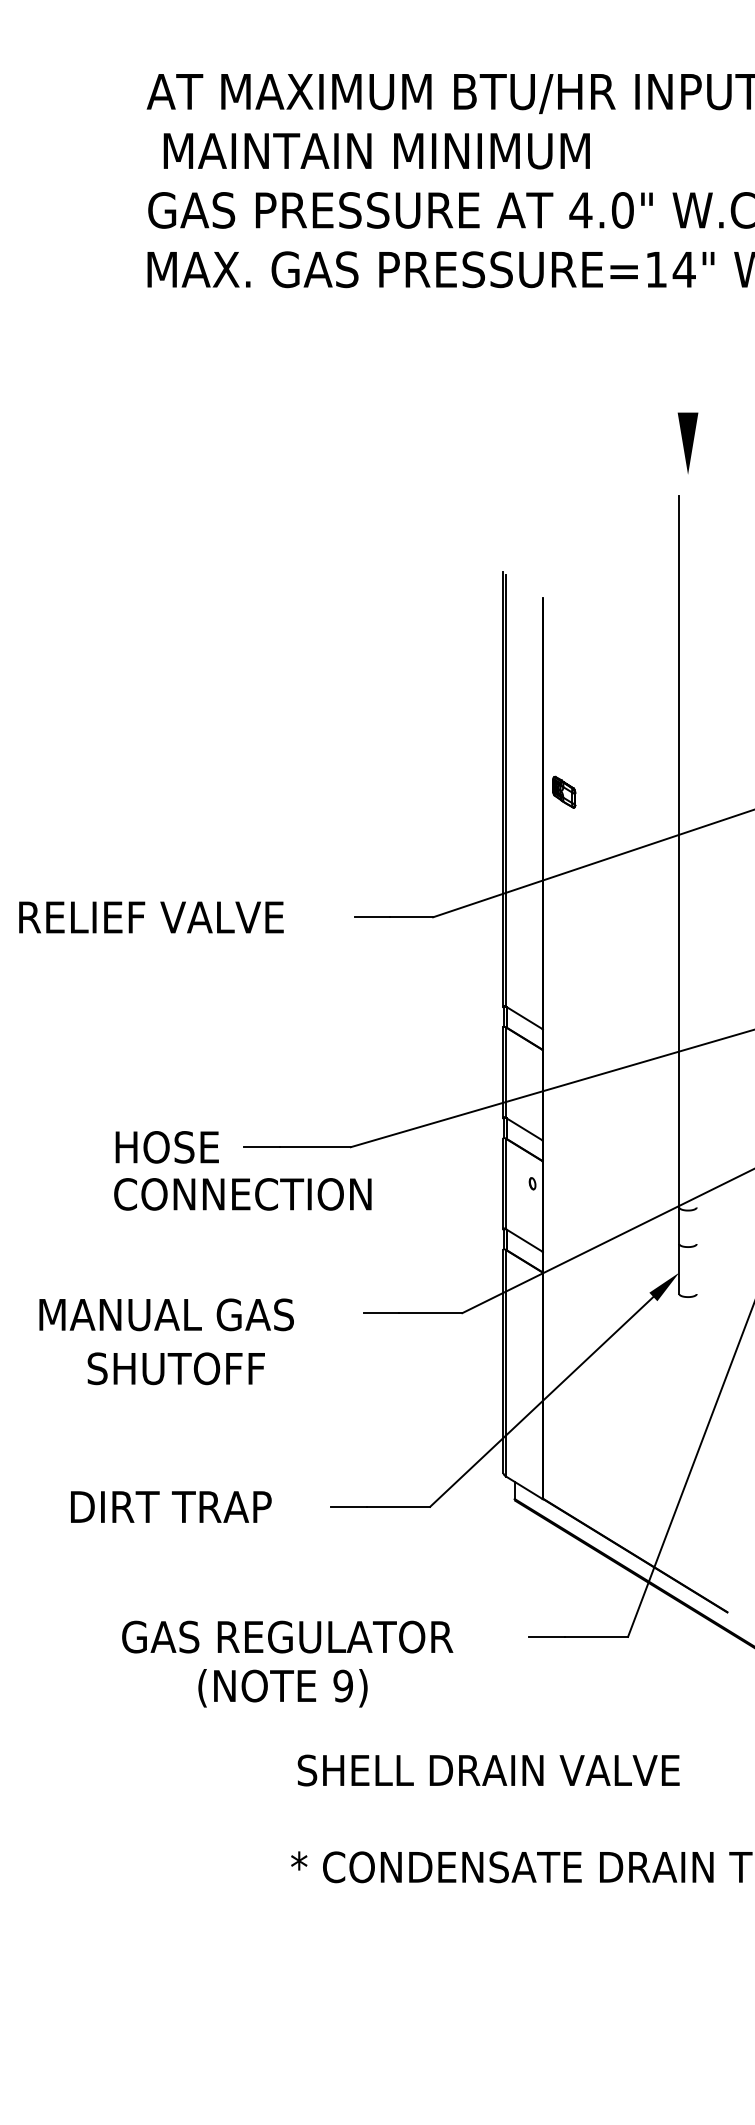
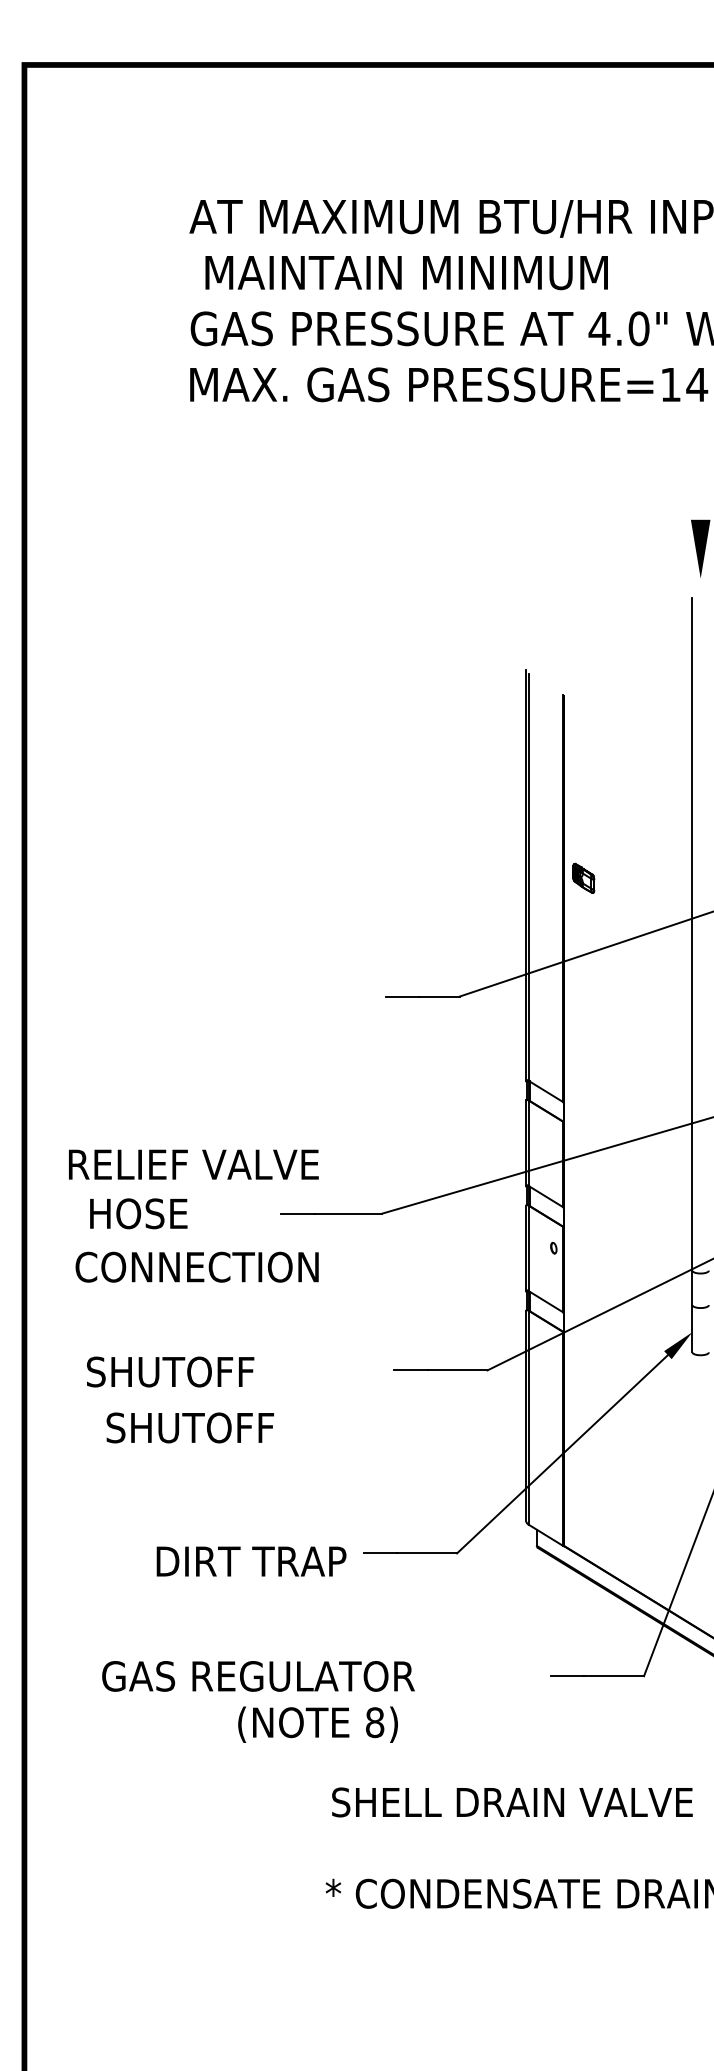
text: (151, 917) -> (193, 1164), moved
text: (166, 1147) -> (138, 1213), moved
text: (242, 1193) -> (196, 1266), moved
text: (165, 1314) -> (207, 1371), MANUAL GAS -> SHUTOFF
text: (175, 1368) -> (189, 1427), moved
text: (171, 1506) -> (251, 1561), moved
text: (287, 1637) -> (258, 1676), moved
text: (342, 1685) -> (374, 1722), 9) -> 8)

